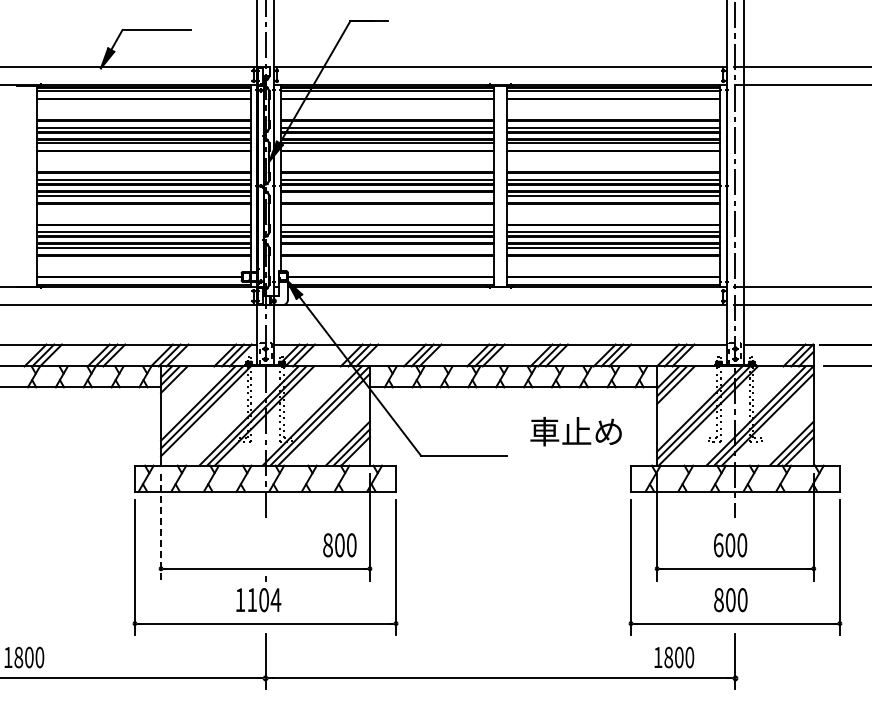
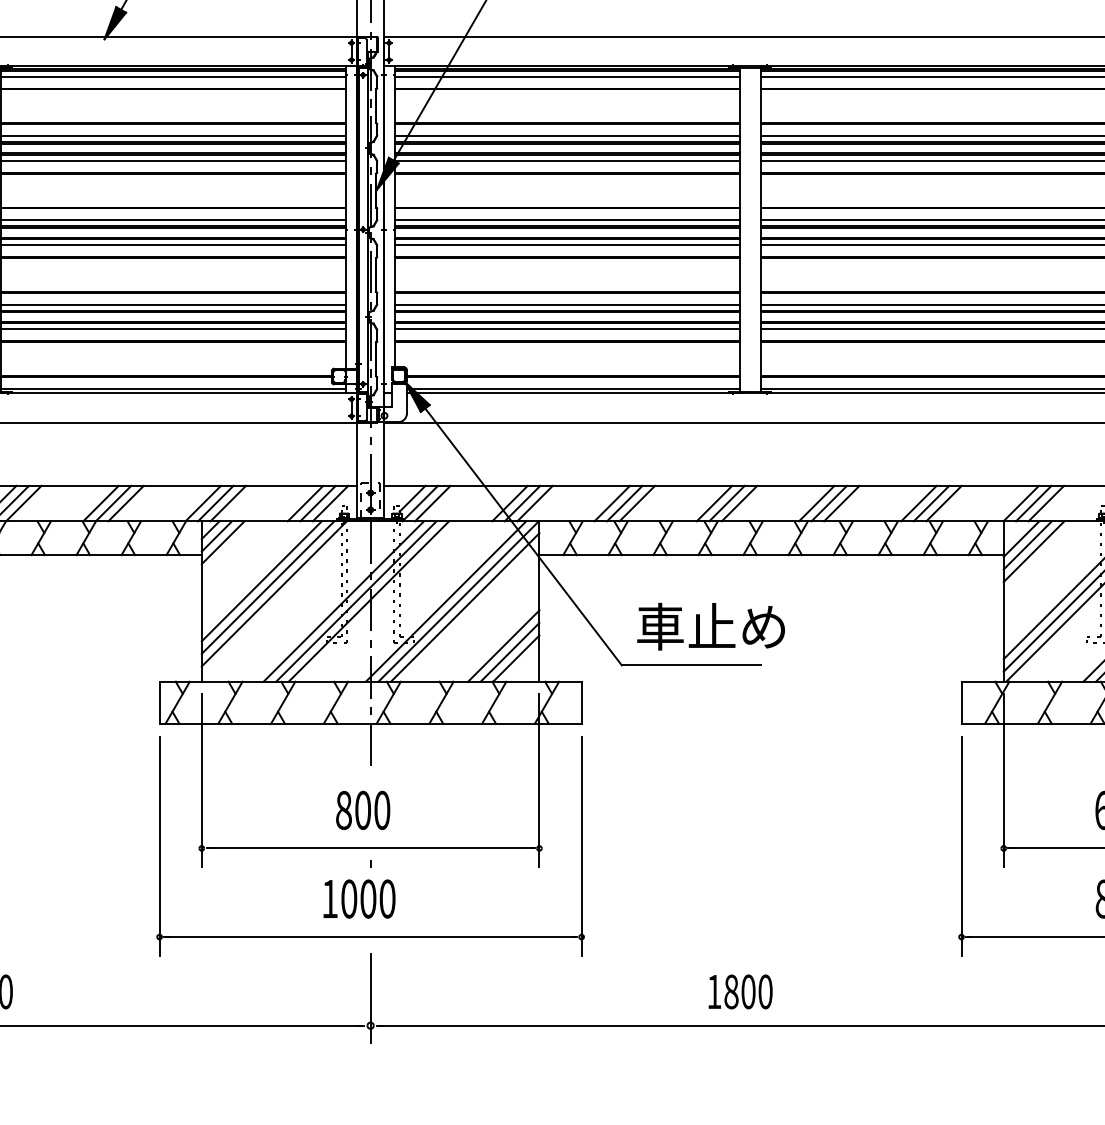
line: (386, 195) -> (566, 244), added
line: (386, 247) -> (566, 329), added
text: (575, 431) -> (710, 626), moved
line: (161, 527) -> (202, 781), dashed -> solid
text: (339, 545) -> (362, 810), moved
text: (264, 600) -> (368, 899), 1104 -> 1000
text: (674, 657) -> (740, 991), moved

